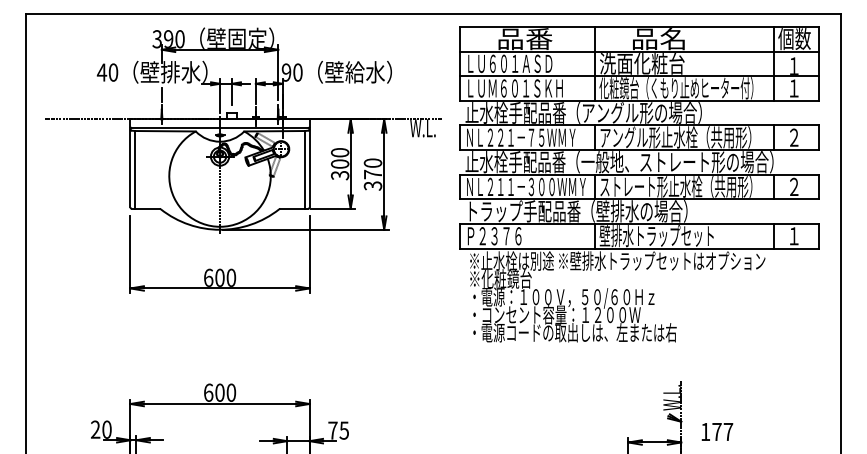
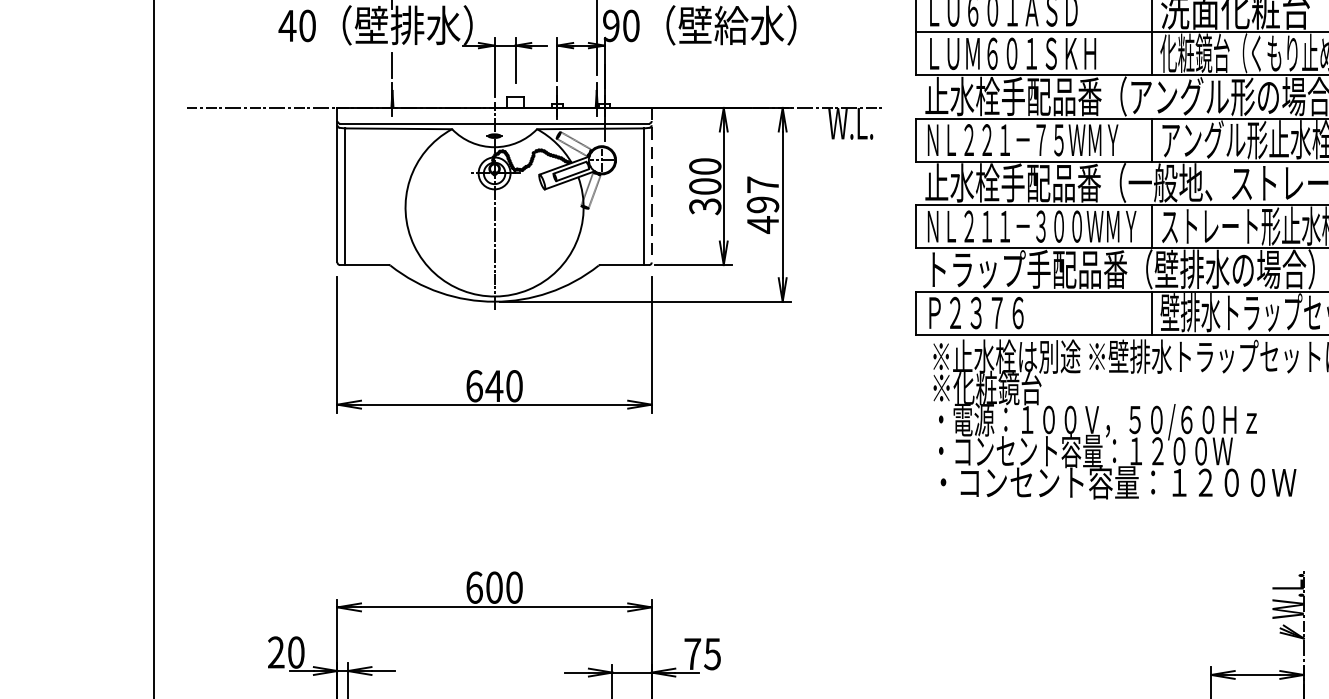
line: (309, 163) -> (651, 185), solid -> dashed
text: (372, 174) -> (762, 204), 370 -> 497
text: (219, 277) -> (493, 385), 600 -> 640
text: (574, 332) -> (1116, 481), ・電源コードの取出しは、左または右 -> ・コンセント容量：１２００Ｗ

